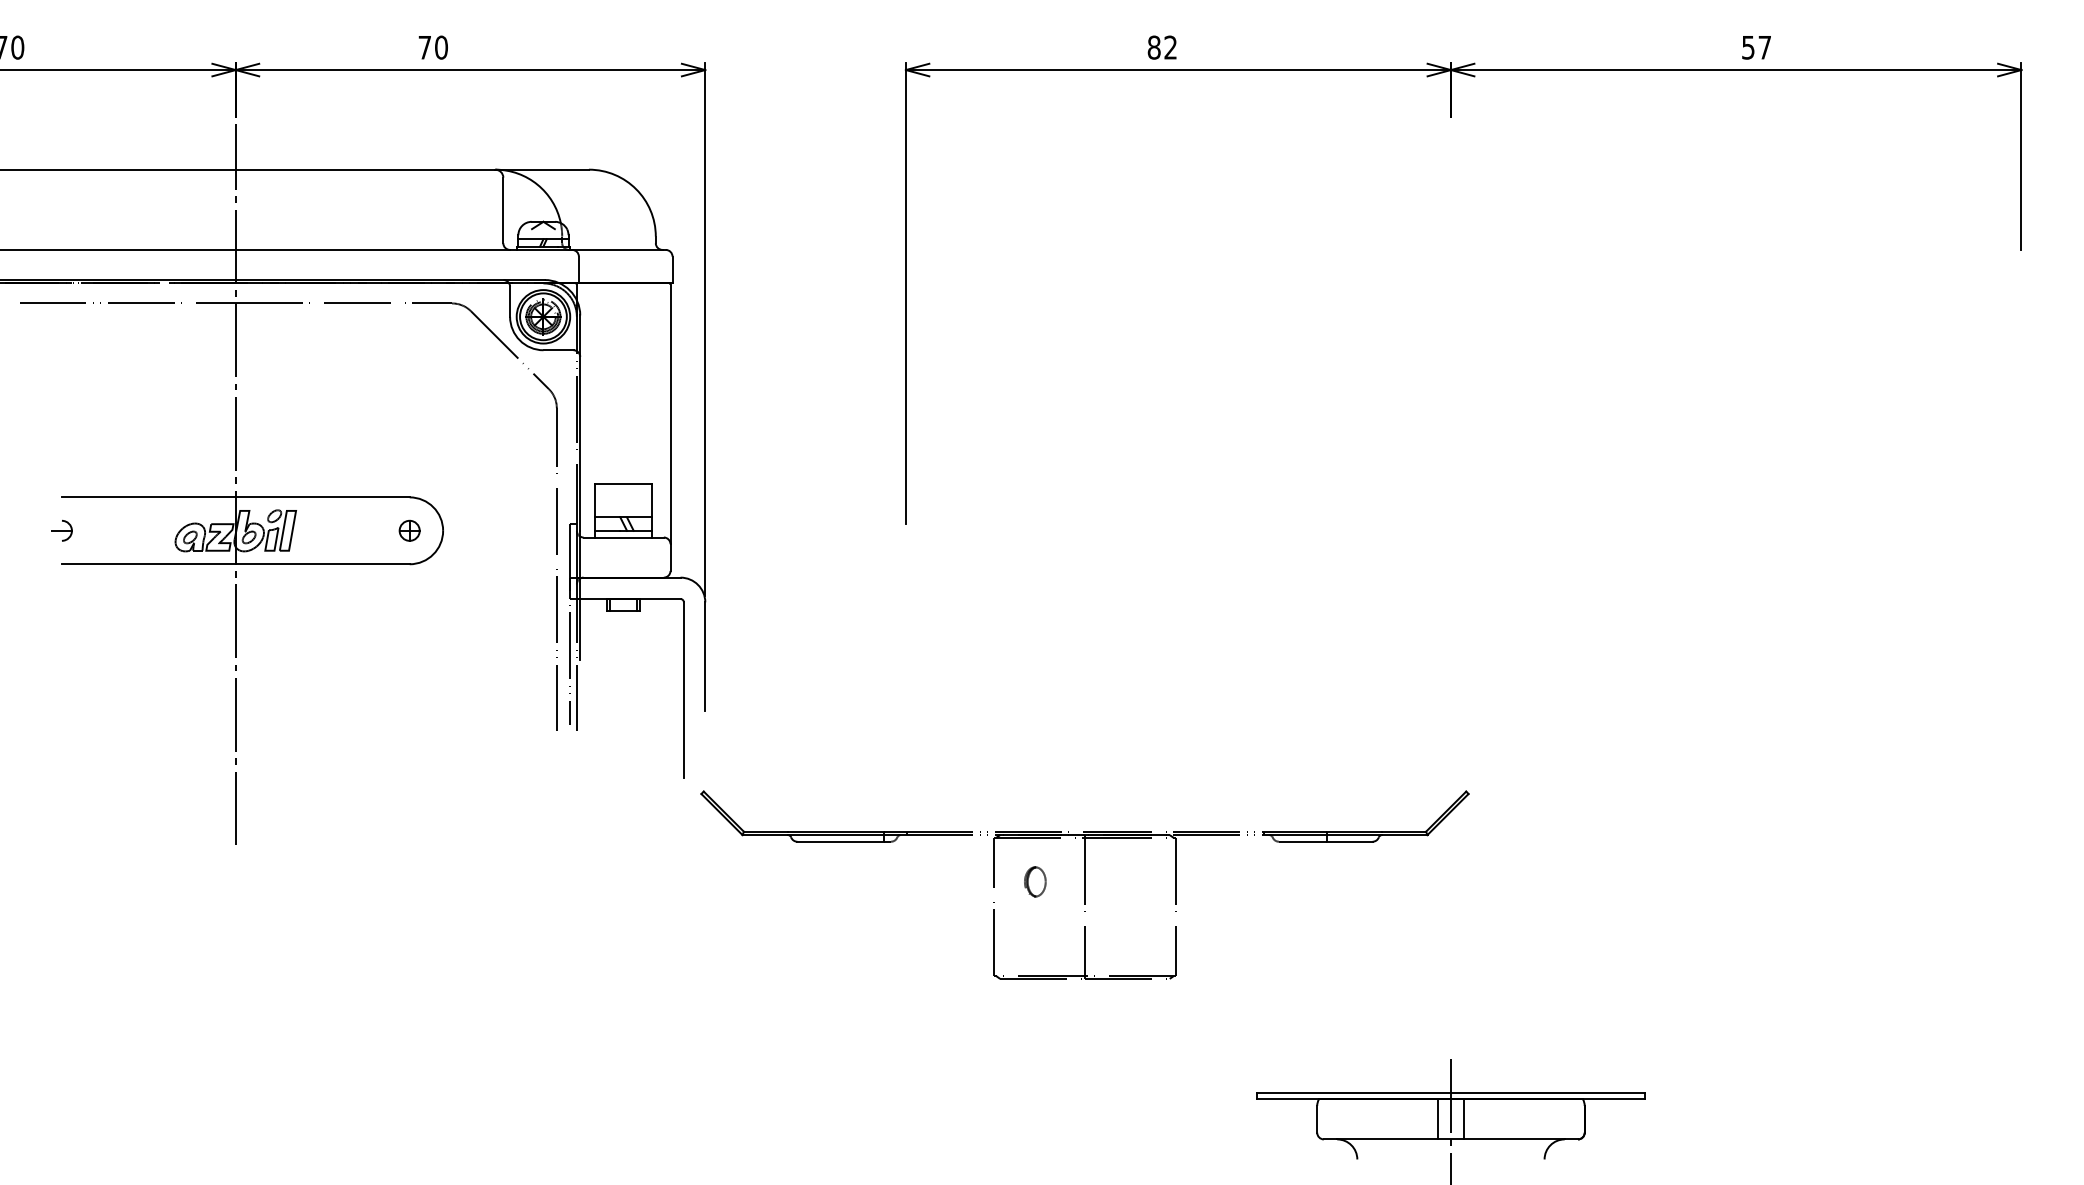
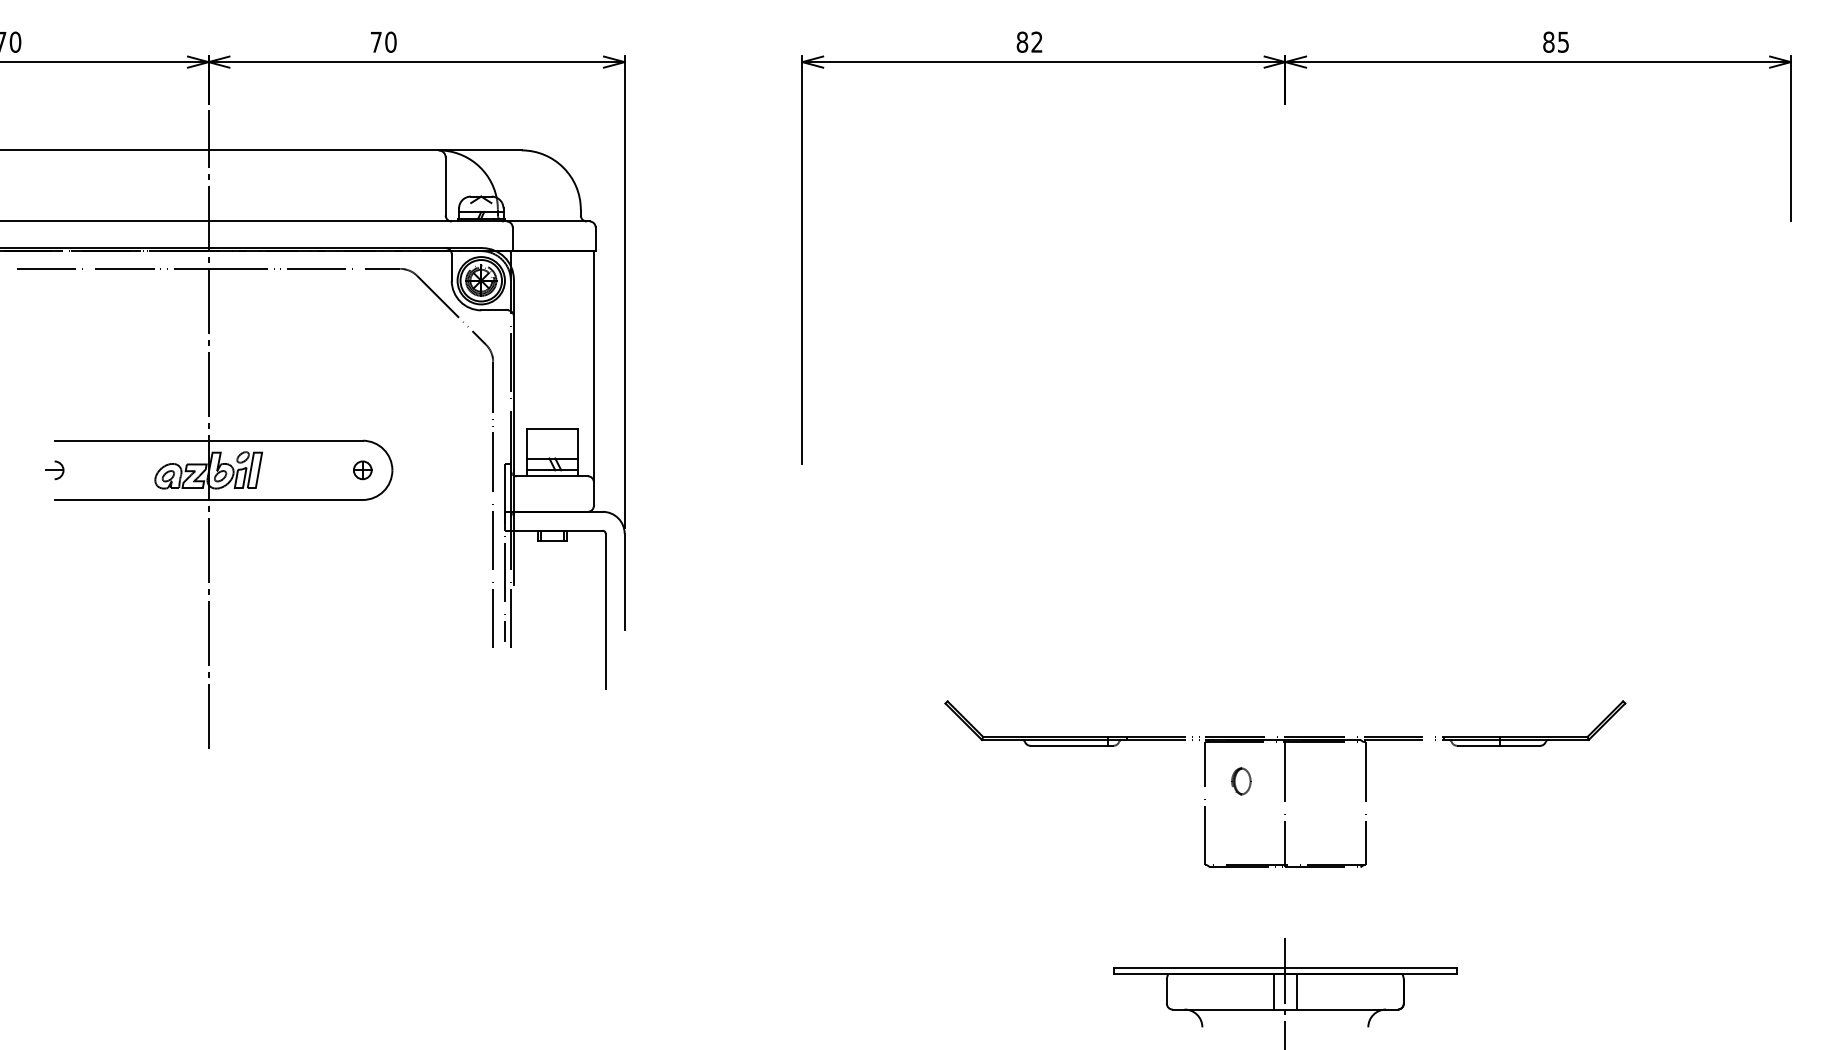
text: (1756, 47) -> (1556, 42), 57 -> 85
part: (1084, 884) -> (1284, 783), moved

